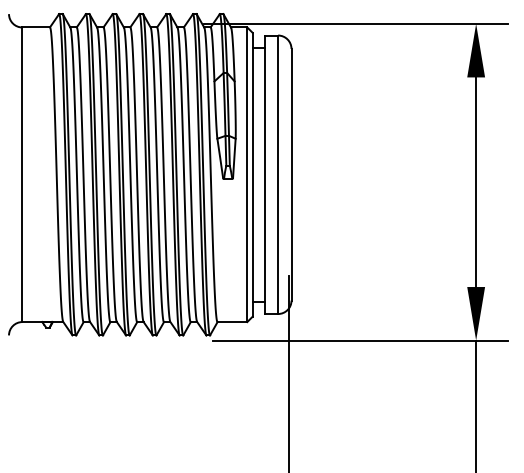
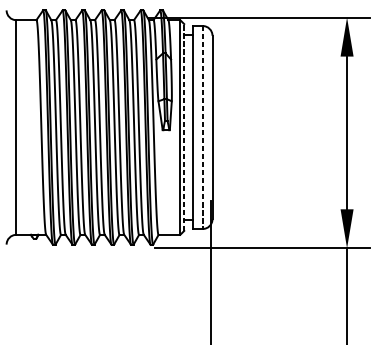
line: (252, 174) -> (184, 127), solid -> dashed
line: (278, 175) -> (203, 128), solid -> dashed

